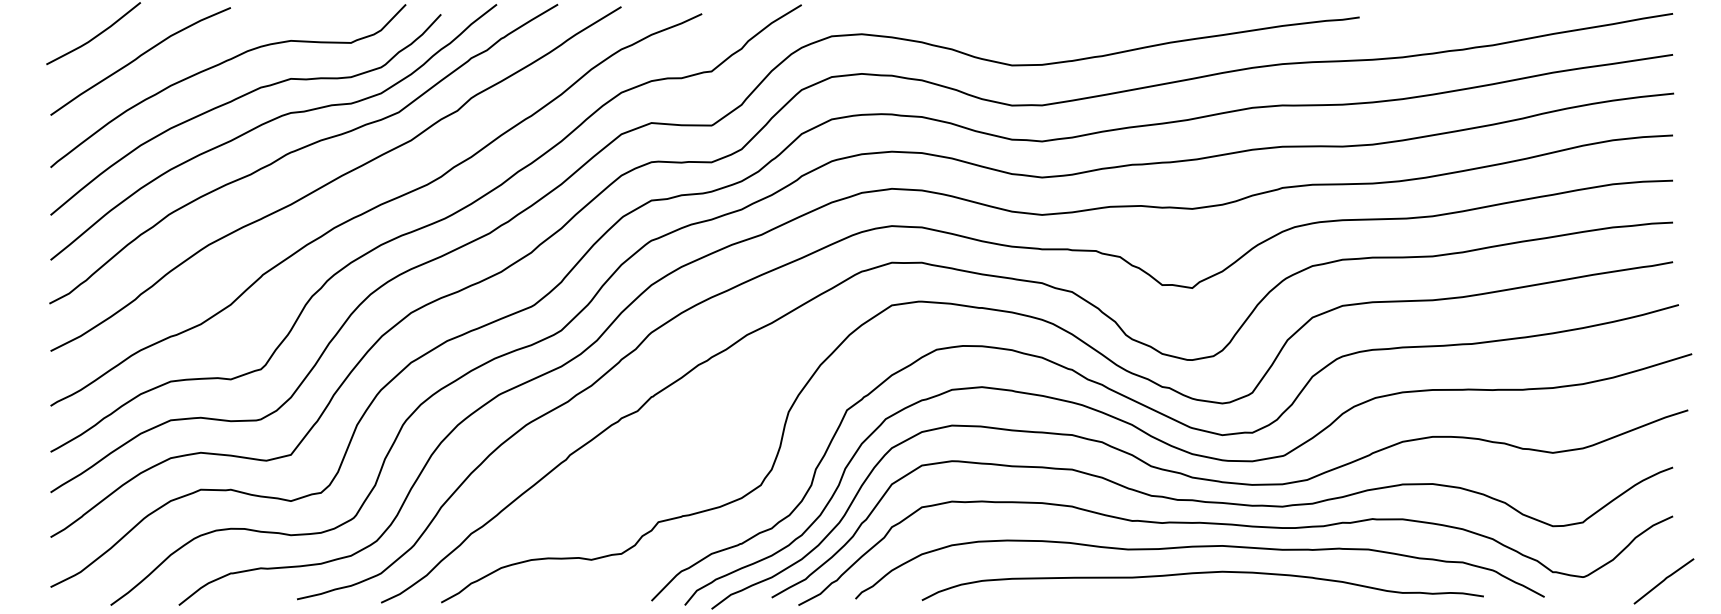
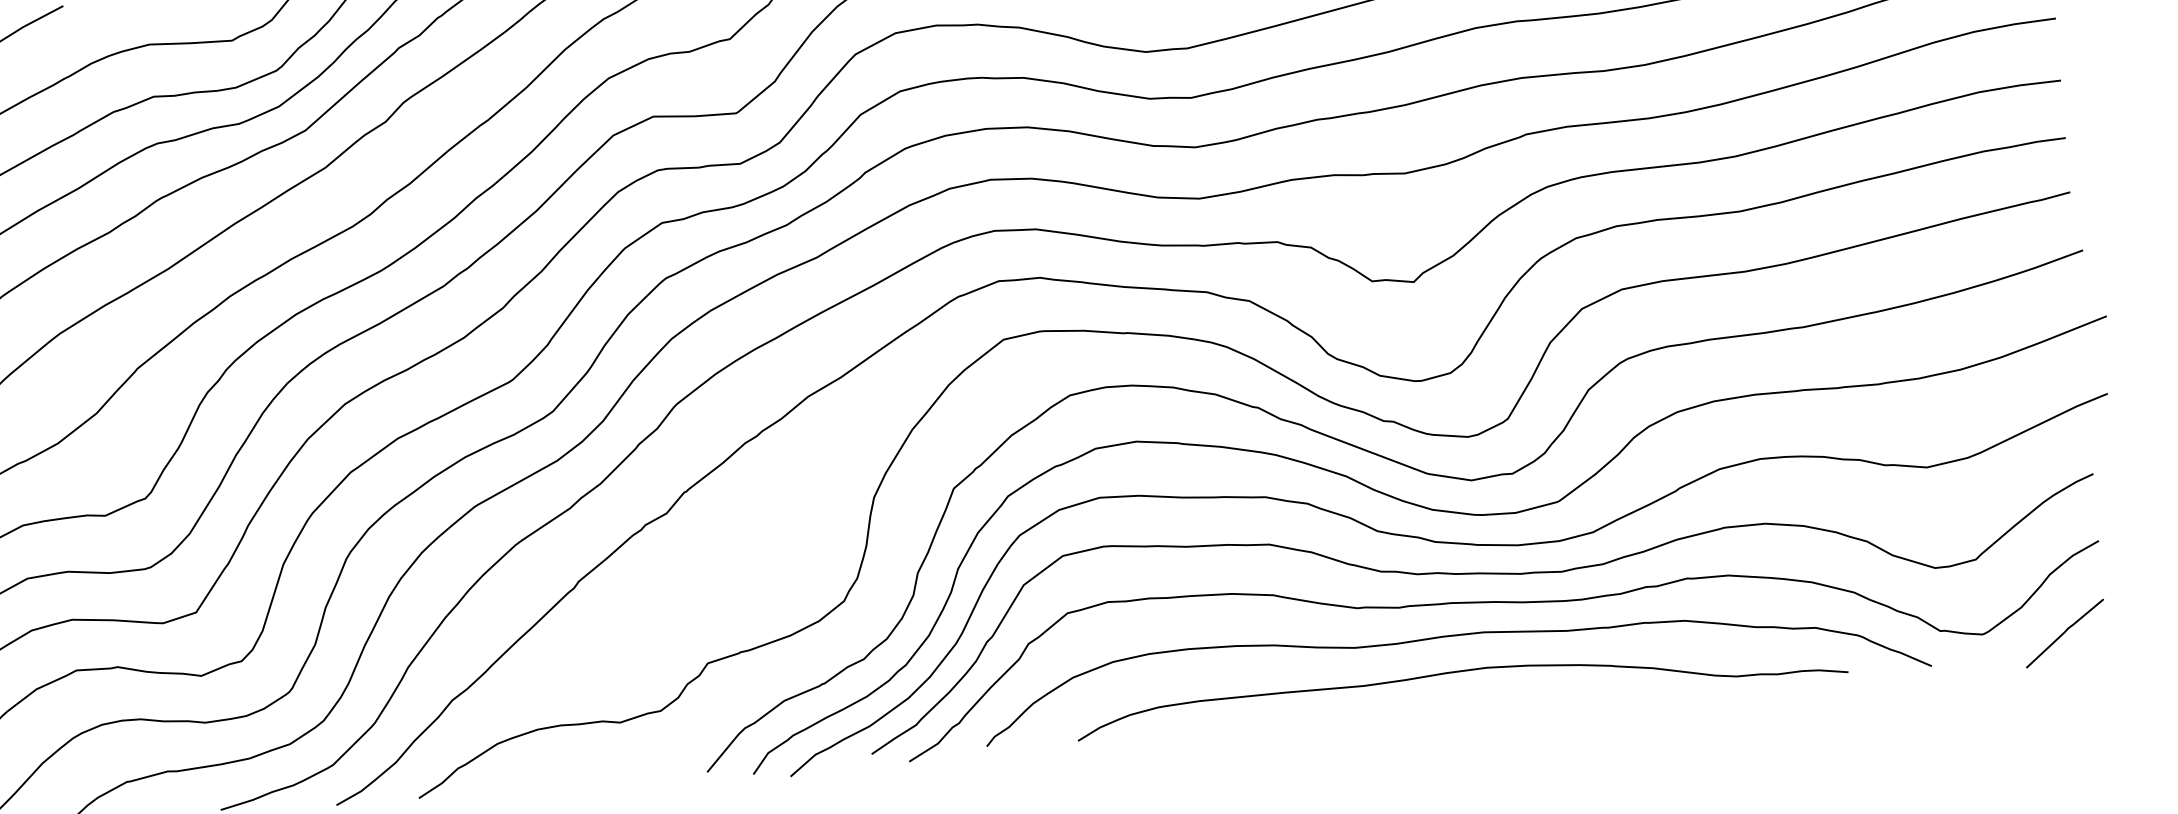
line: (1663, 581) -> (2064, 633), moved

